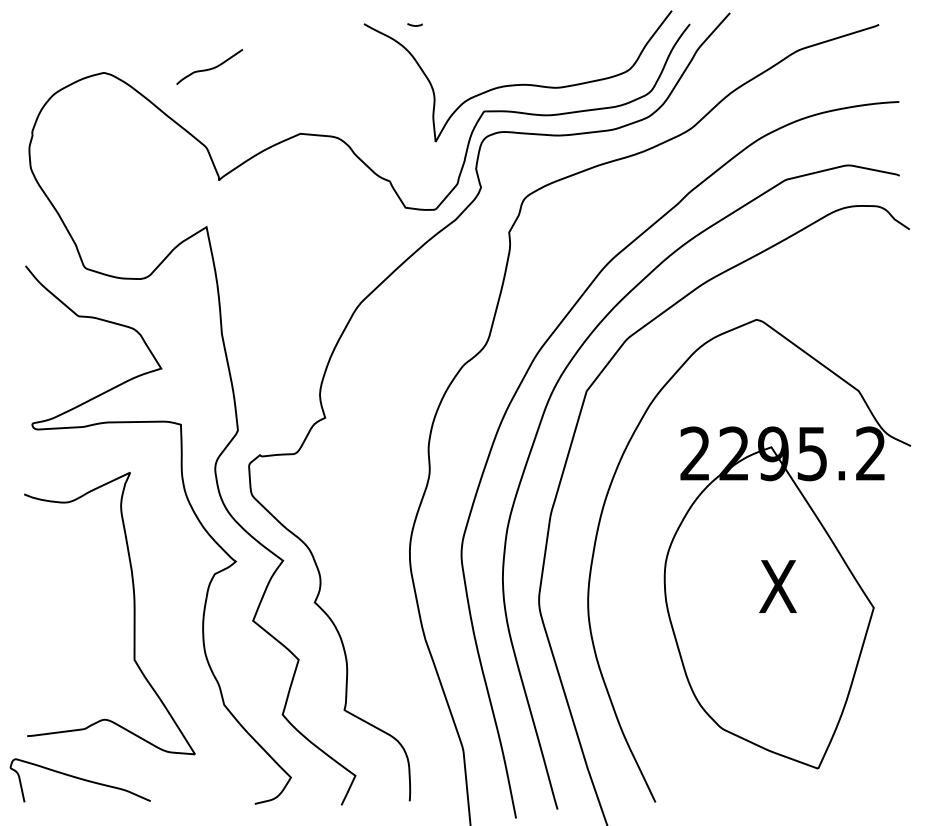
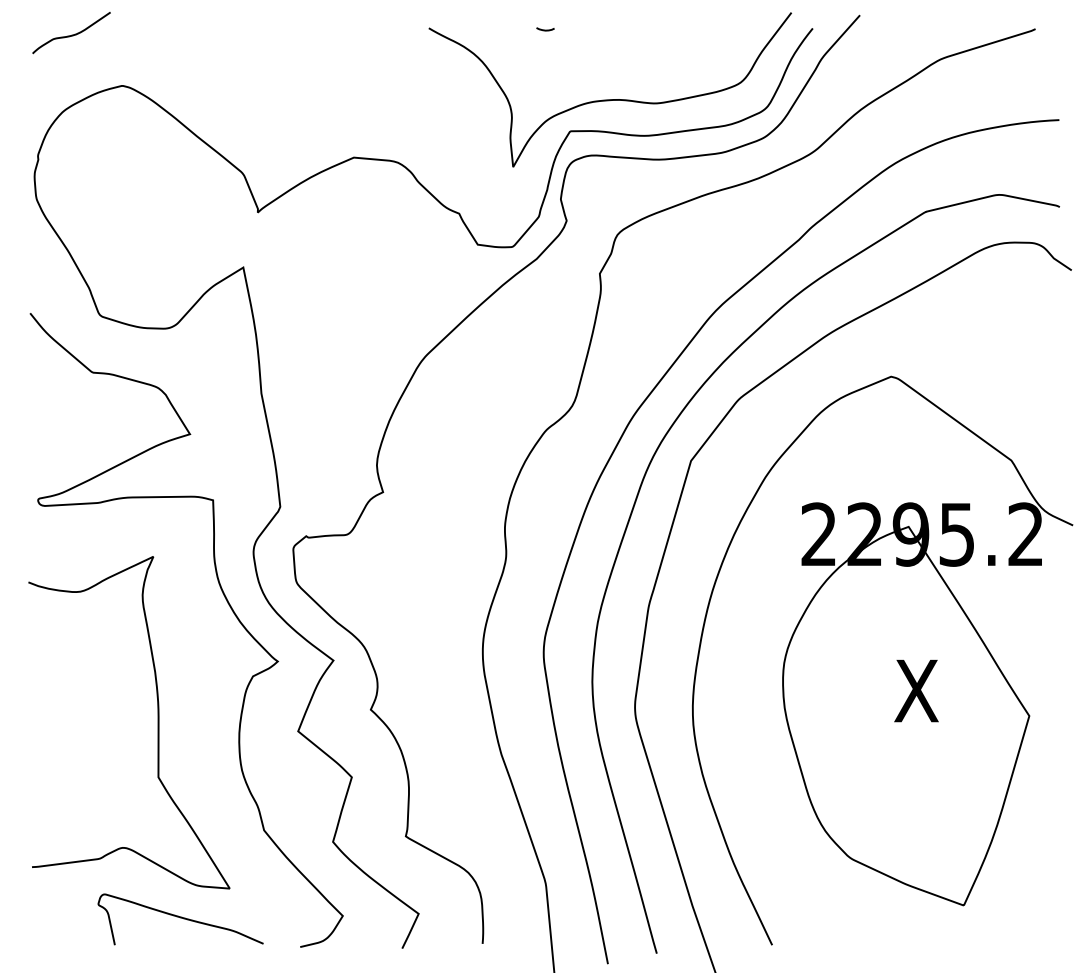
curve: (413, 24) -> (543, 28), moved
curve: (209, 68) -> (71, 34), moved
curve: (79, 779) -> (179, 918), moved

